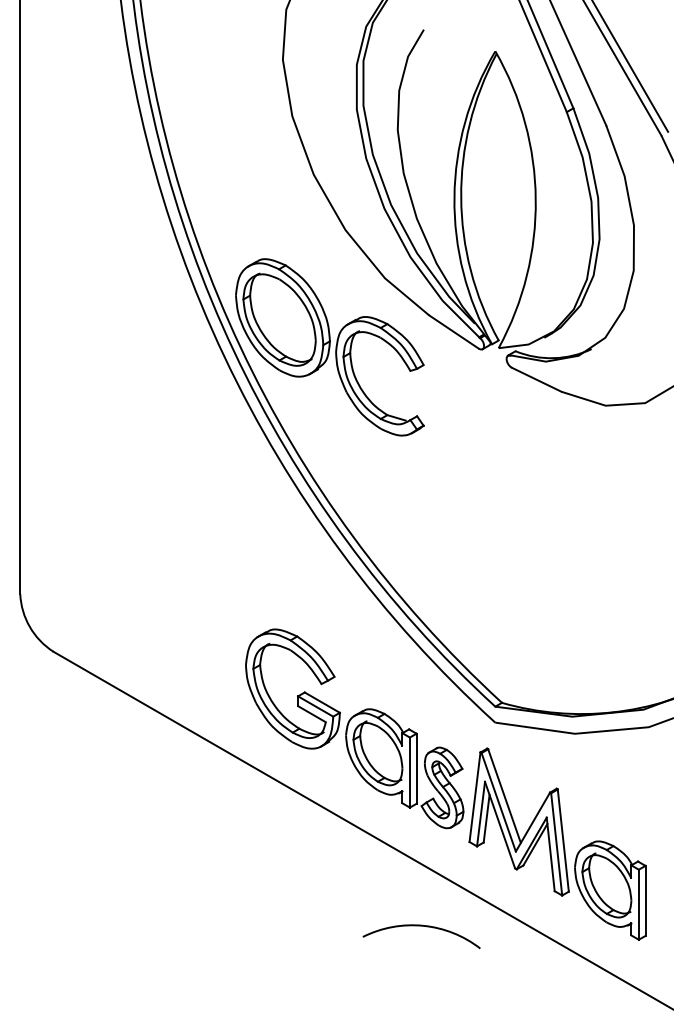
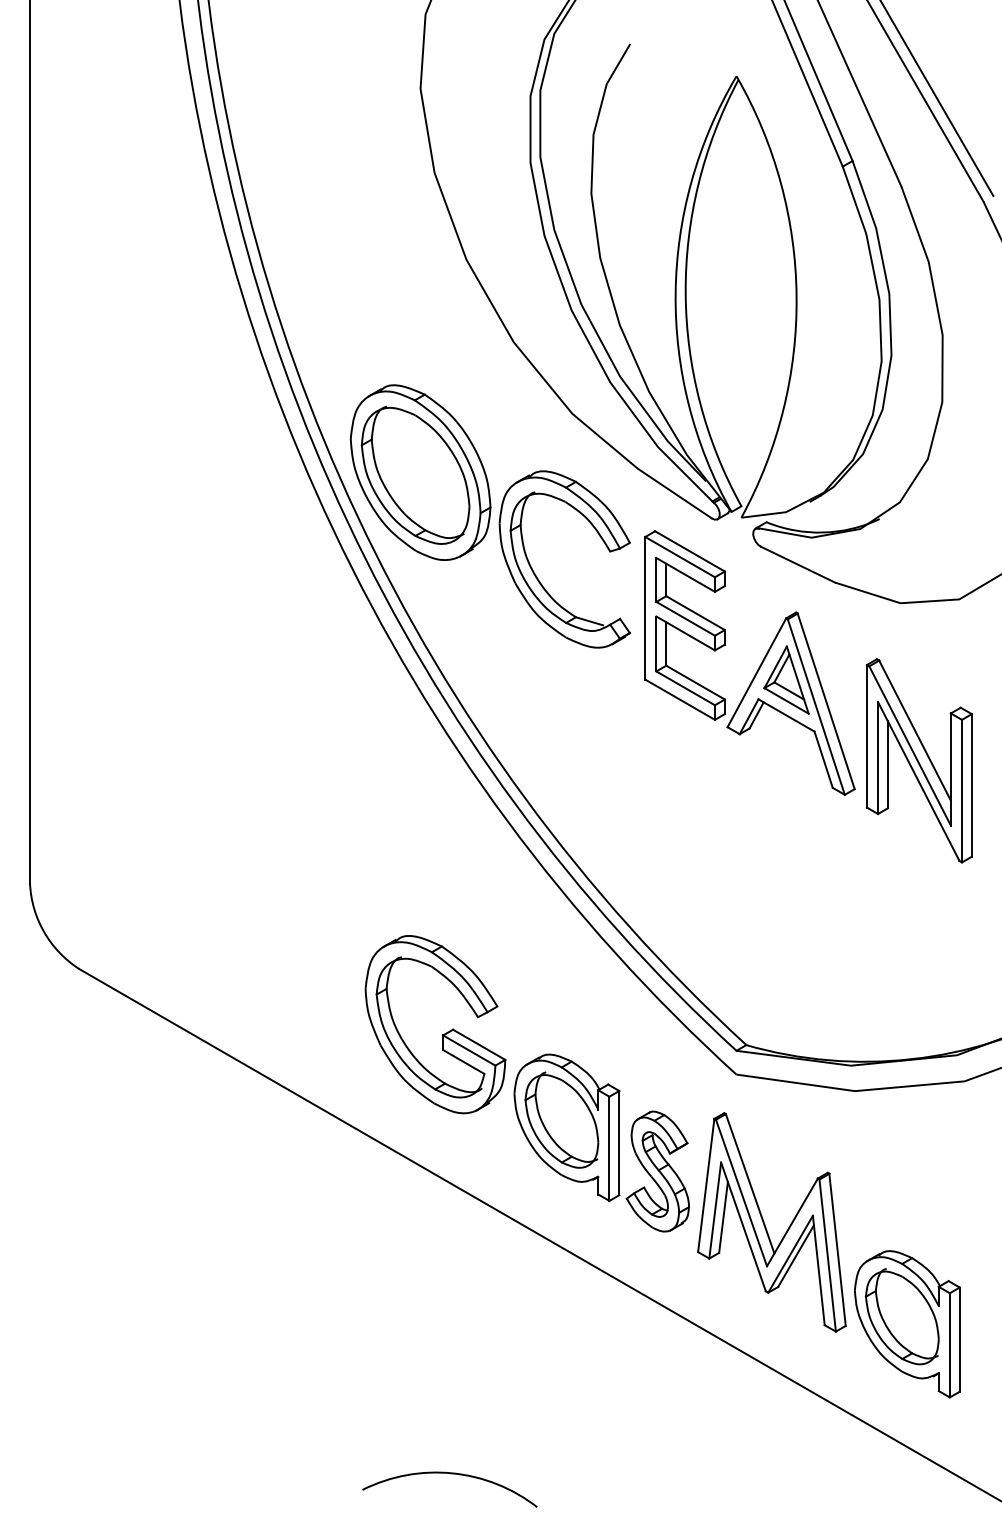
part: (543, 468) -> (808, 696), added
arc: (421, 926) -> (449, 1474), moved

